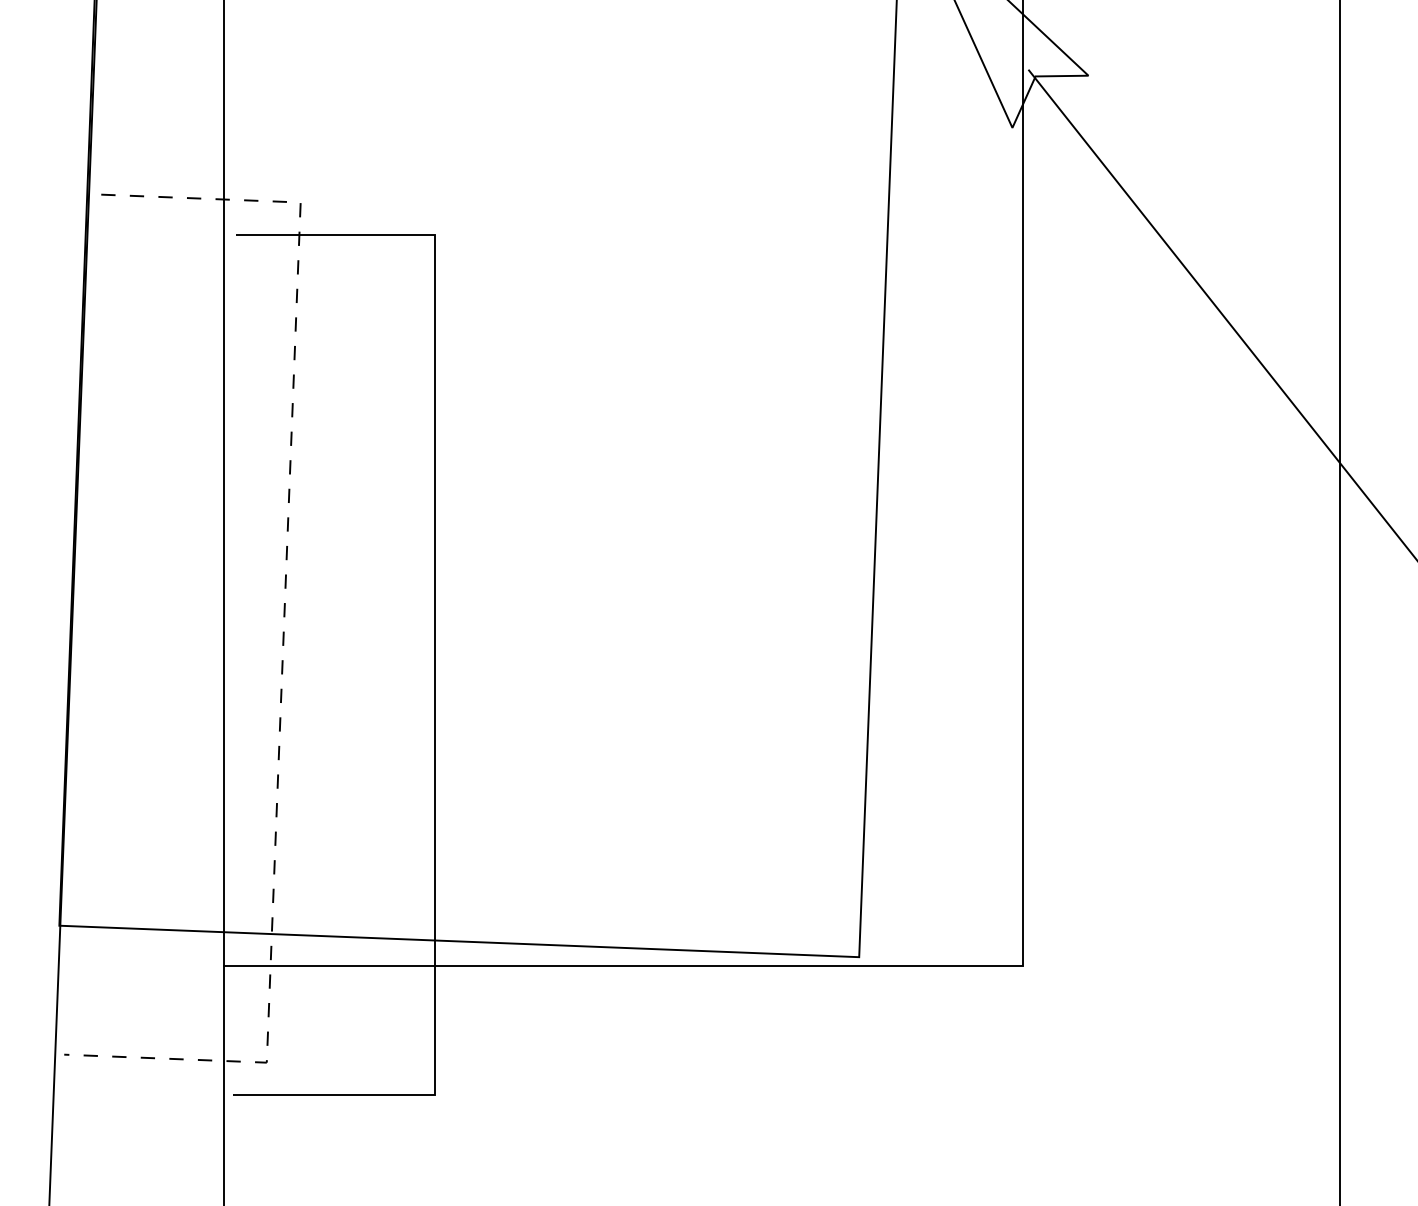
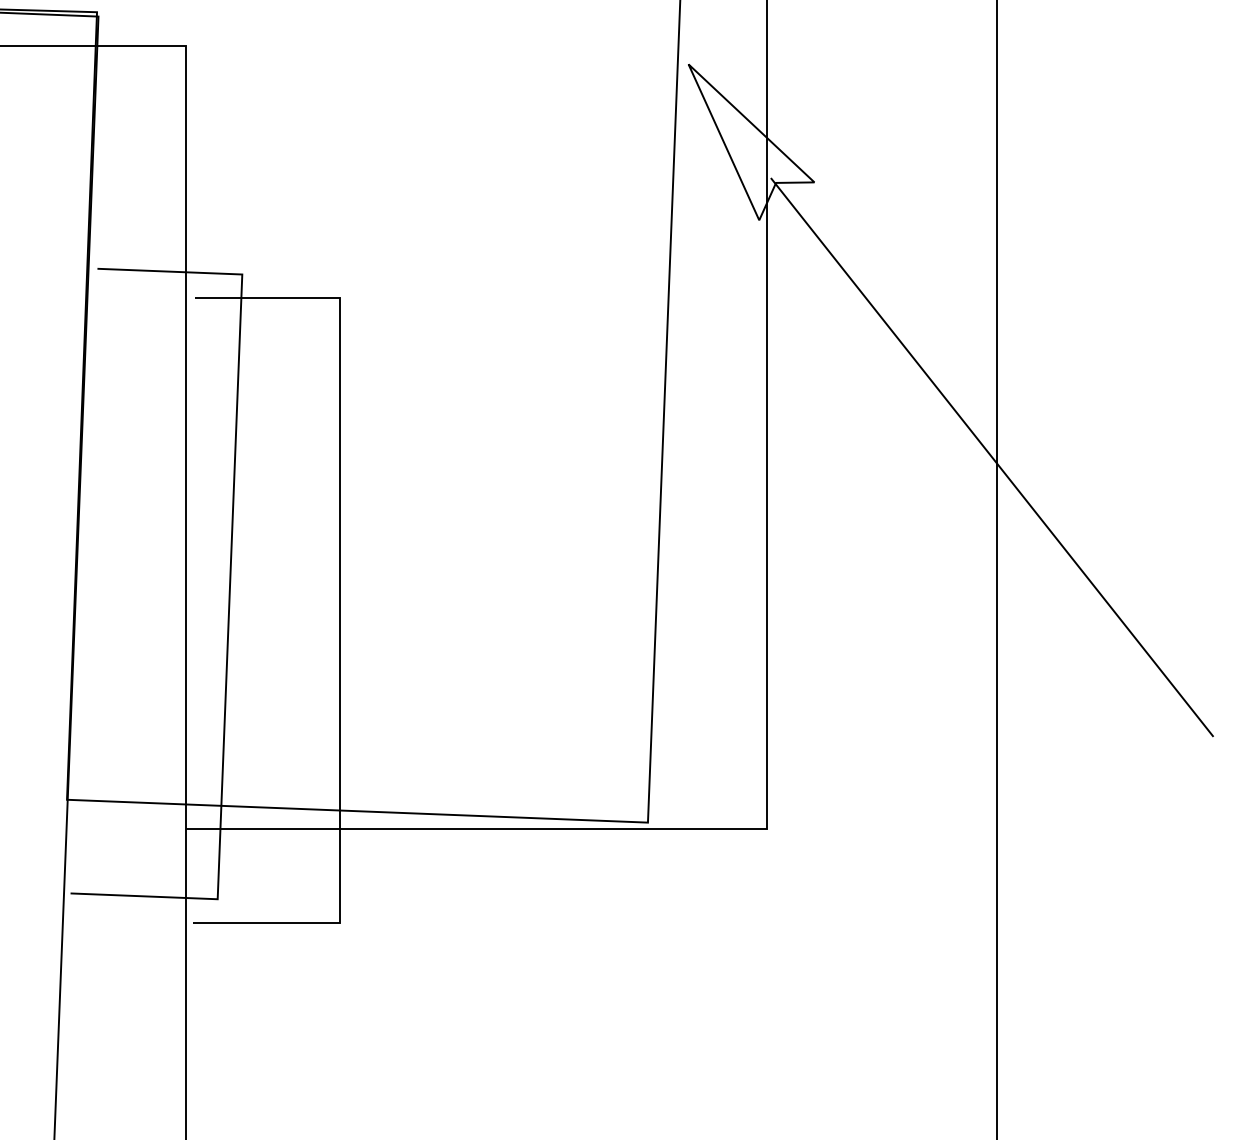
line: (283, 634) -> (229, 588), dashed -> solid

